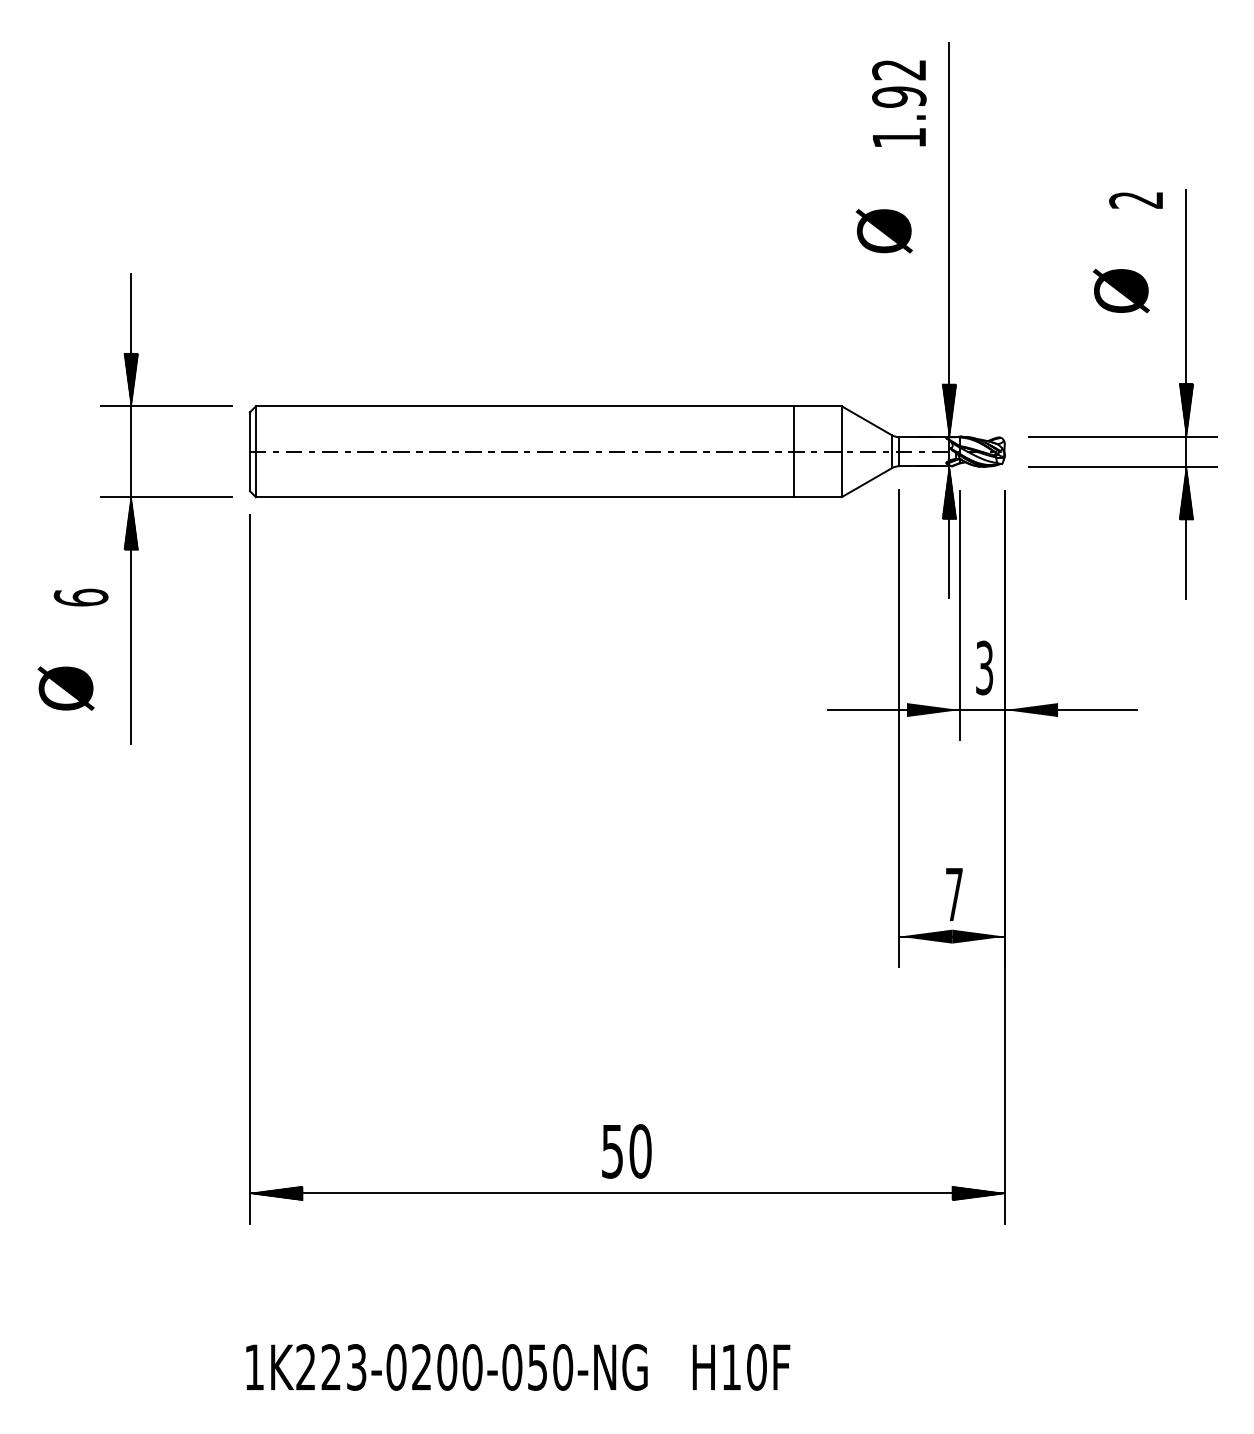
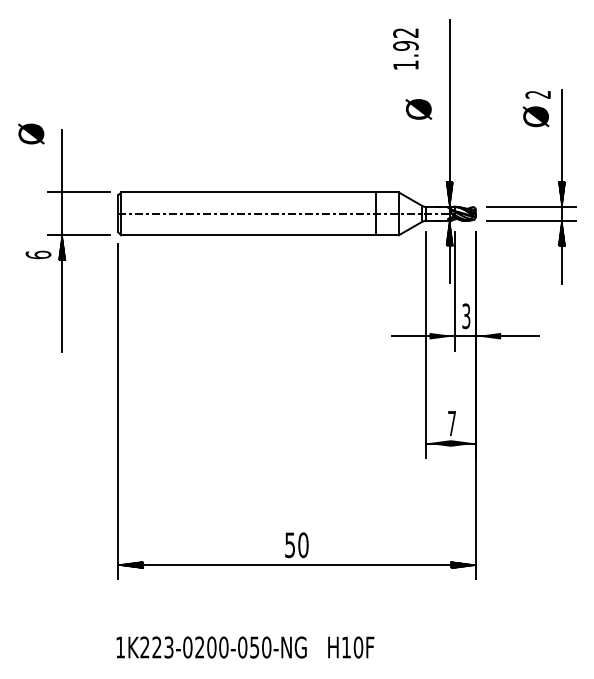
text: (898, 102) -> (405, 48), moved
text: (1120, 290) -> (535, 116), moved
hatch: (129, 379) -> (61, 179), removed
text: (81, 596) -> (38, 254), moved
text: (66, 687) -> (31, 133), moved

